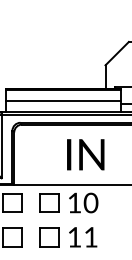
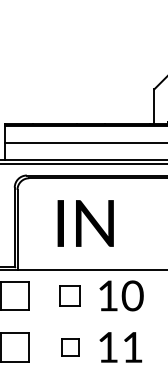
text: (85, 154) -> (85, 223), moved
part: (49, 202) -> (70, 295), size x0.7
part: (49, 237) -> (70, 347), size x0.6

